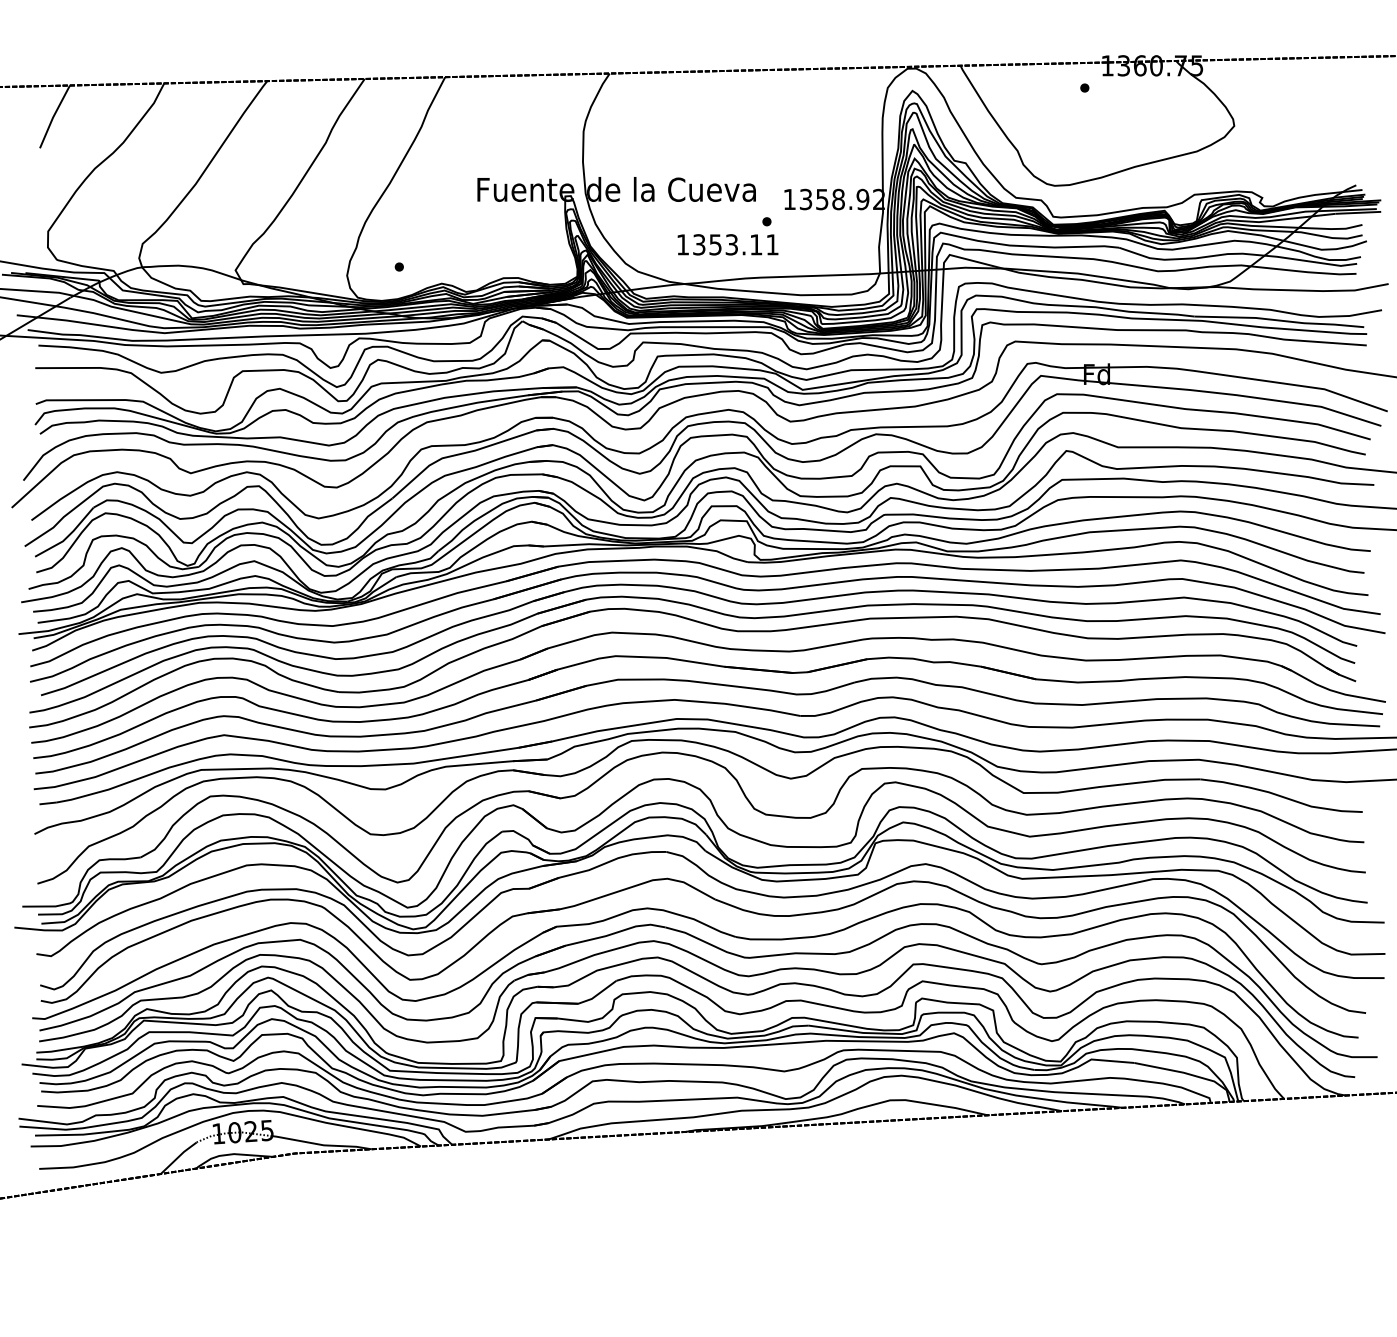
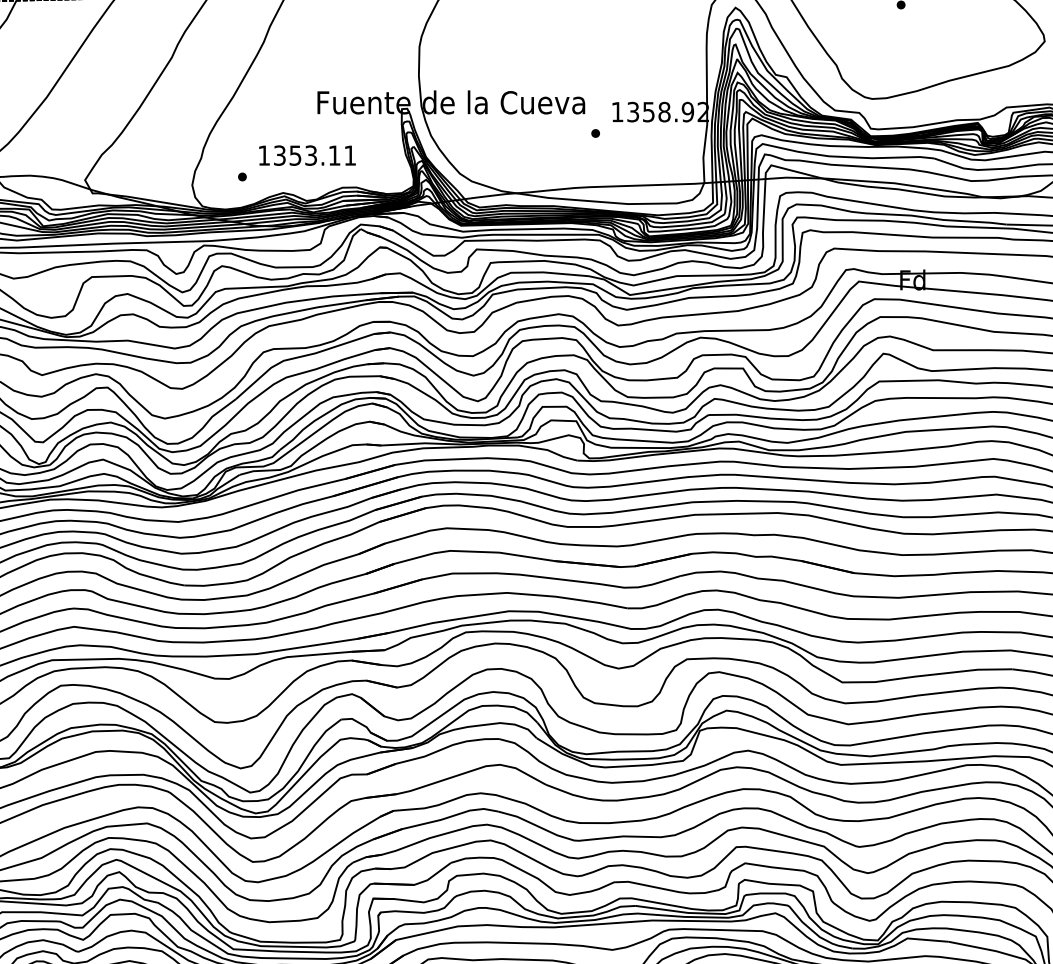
text: (727, 244) -> (306, 155), moved

